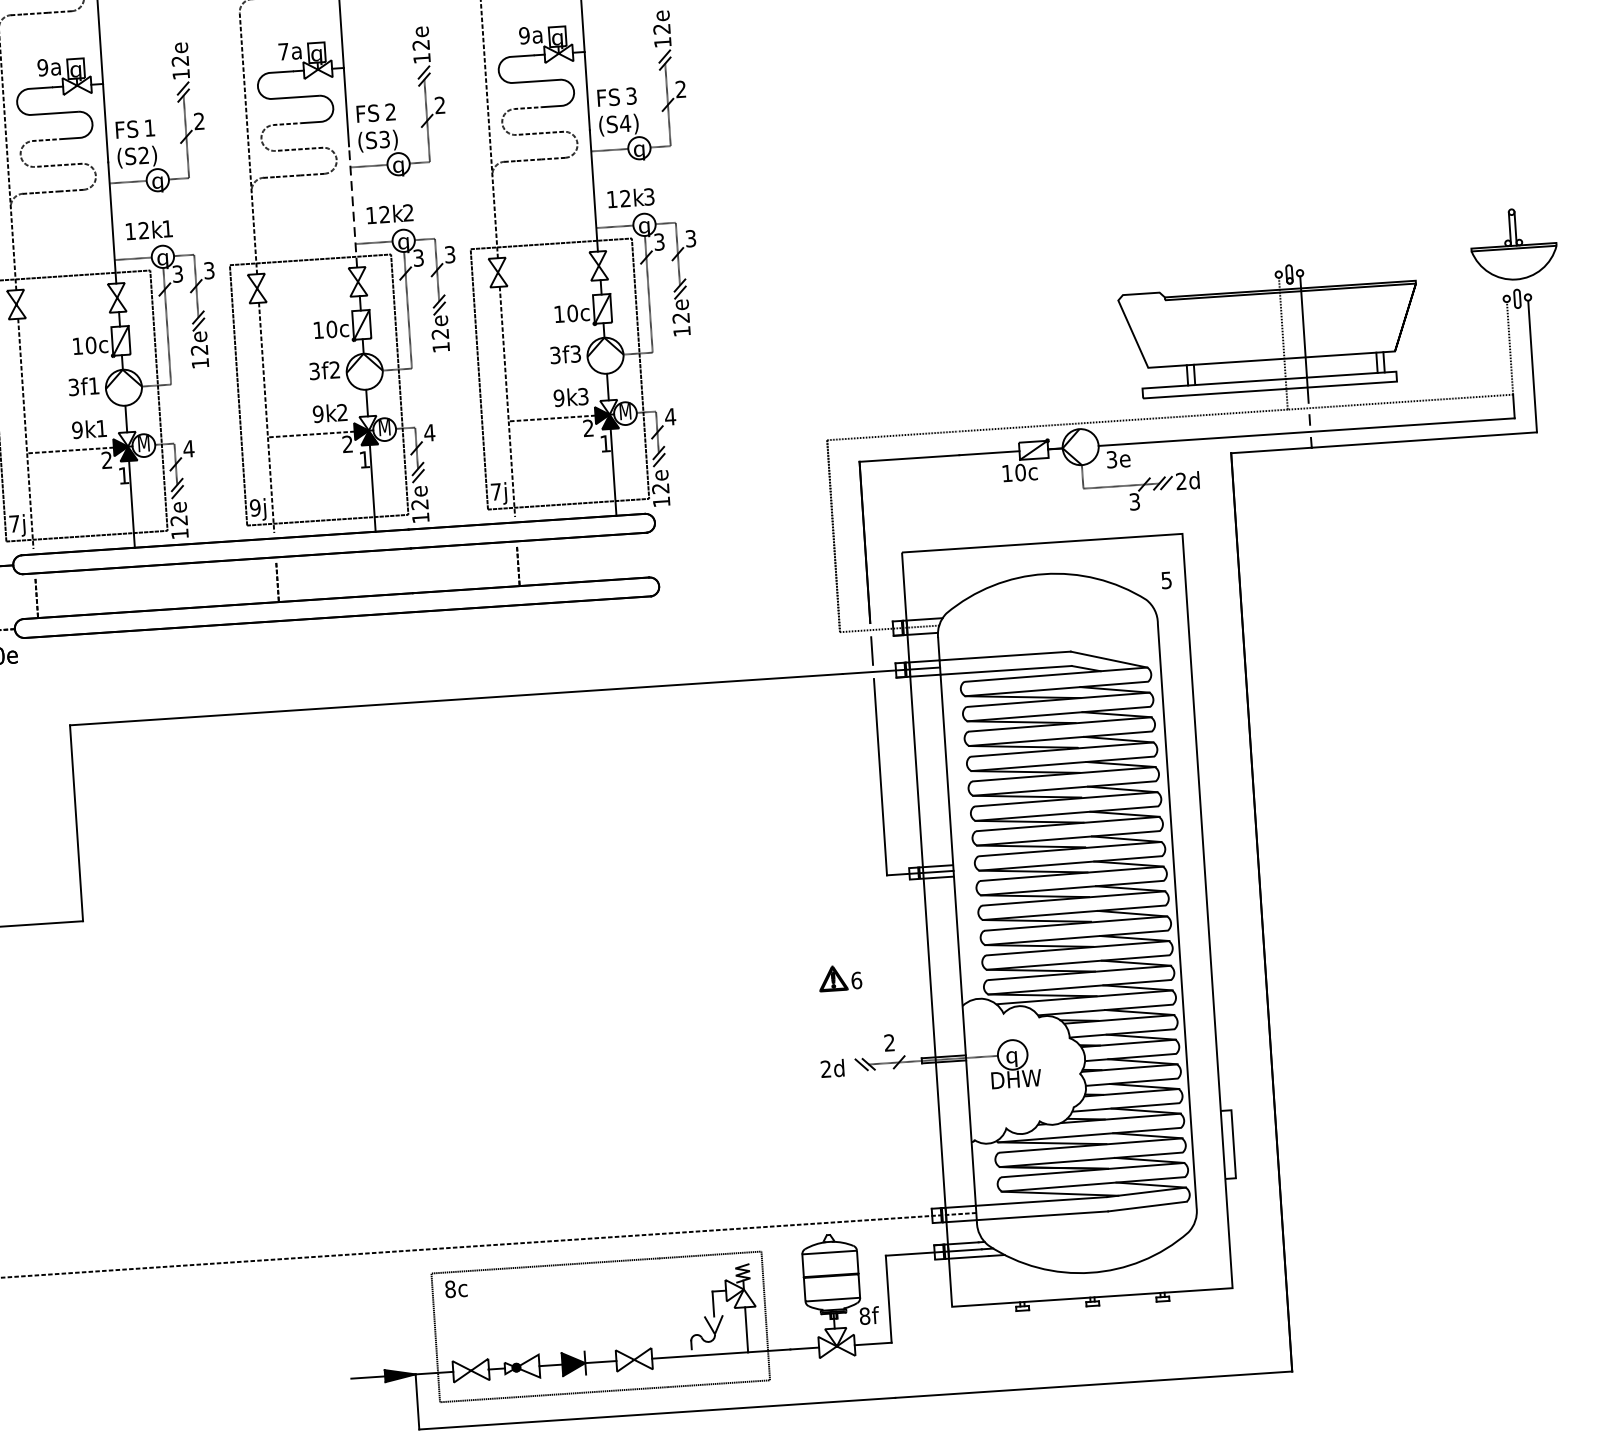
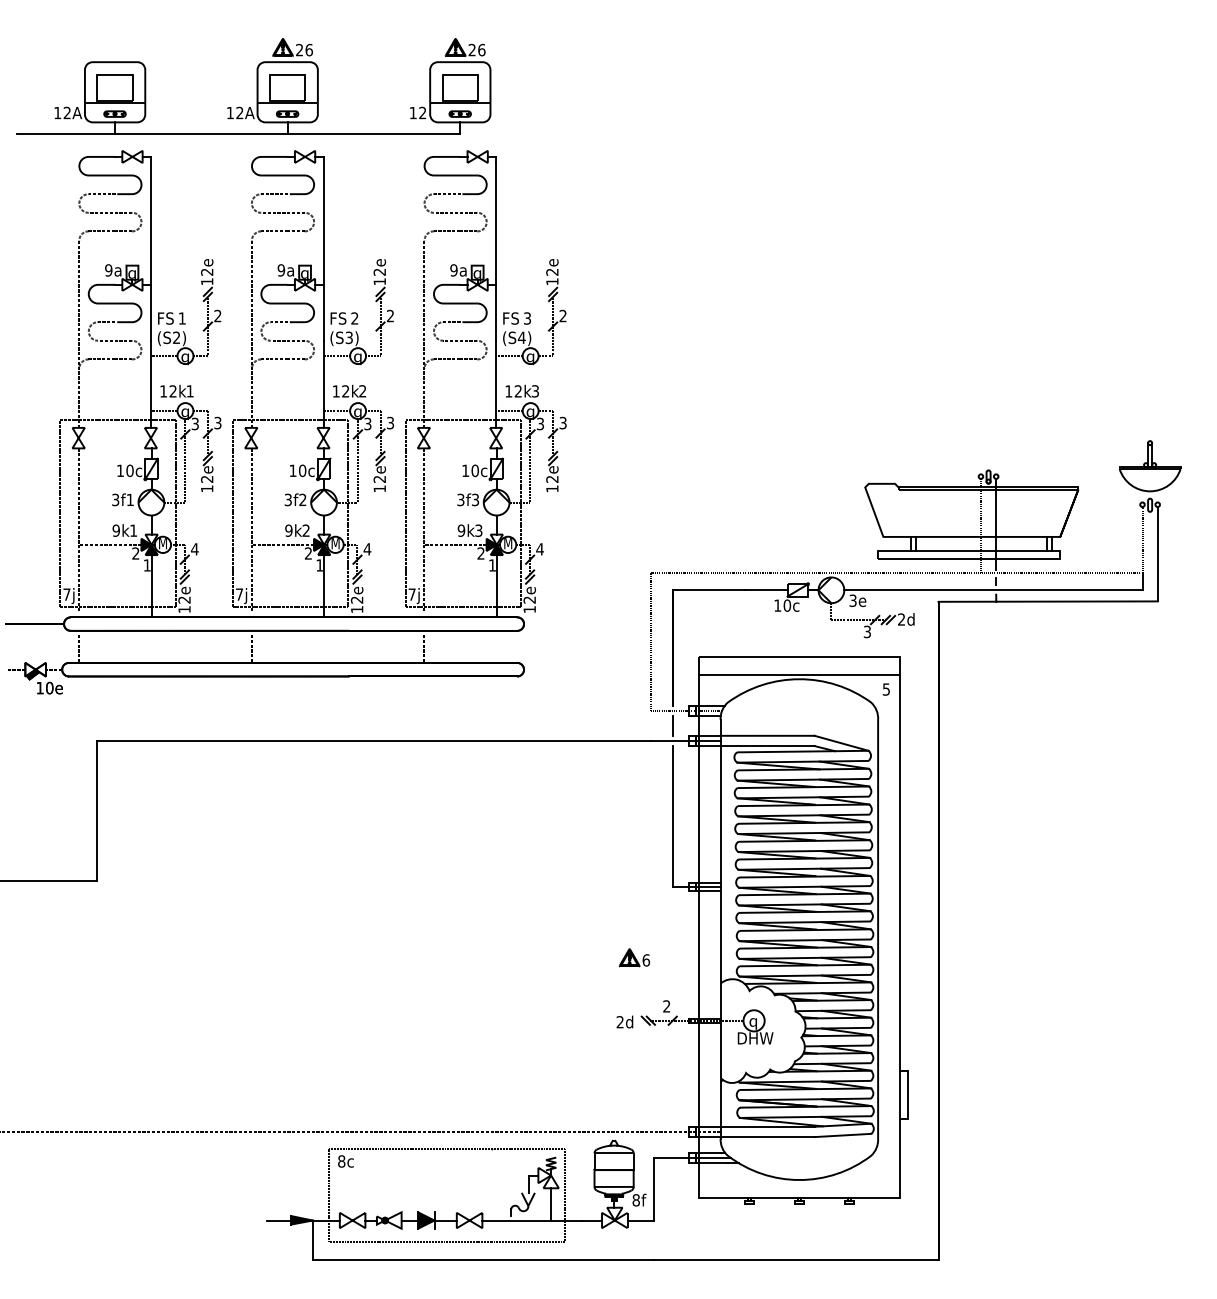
text: (283, 51) -> (281, 270), 7a -> 9a
line: (352, 205) -> (323, 383), dashed -> solid
text: (255, 507) -> (239, 594), 9j -> 7j
line: (1042, 568) -> (798, 675), added

